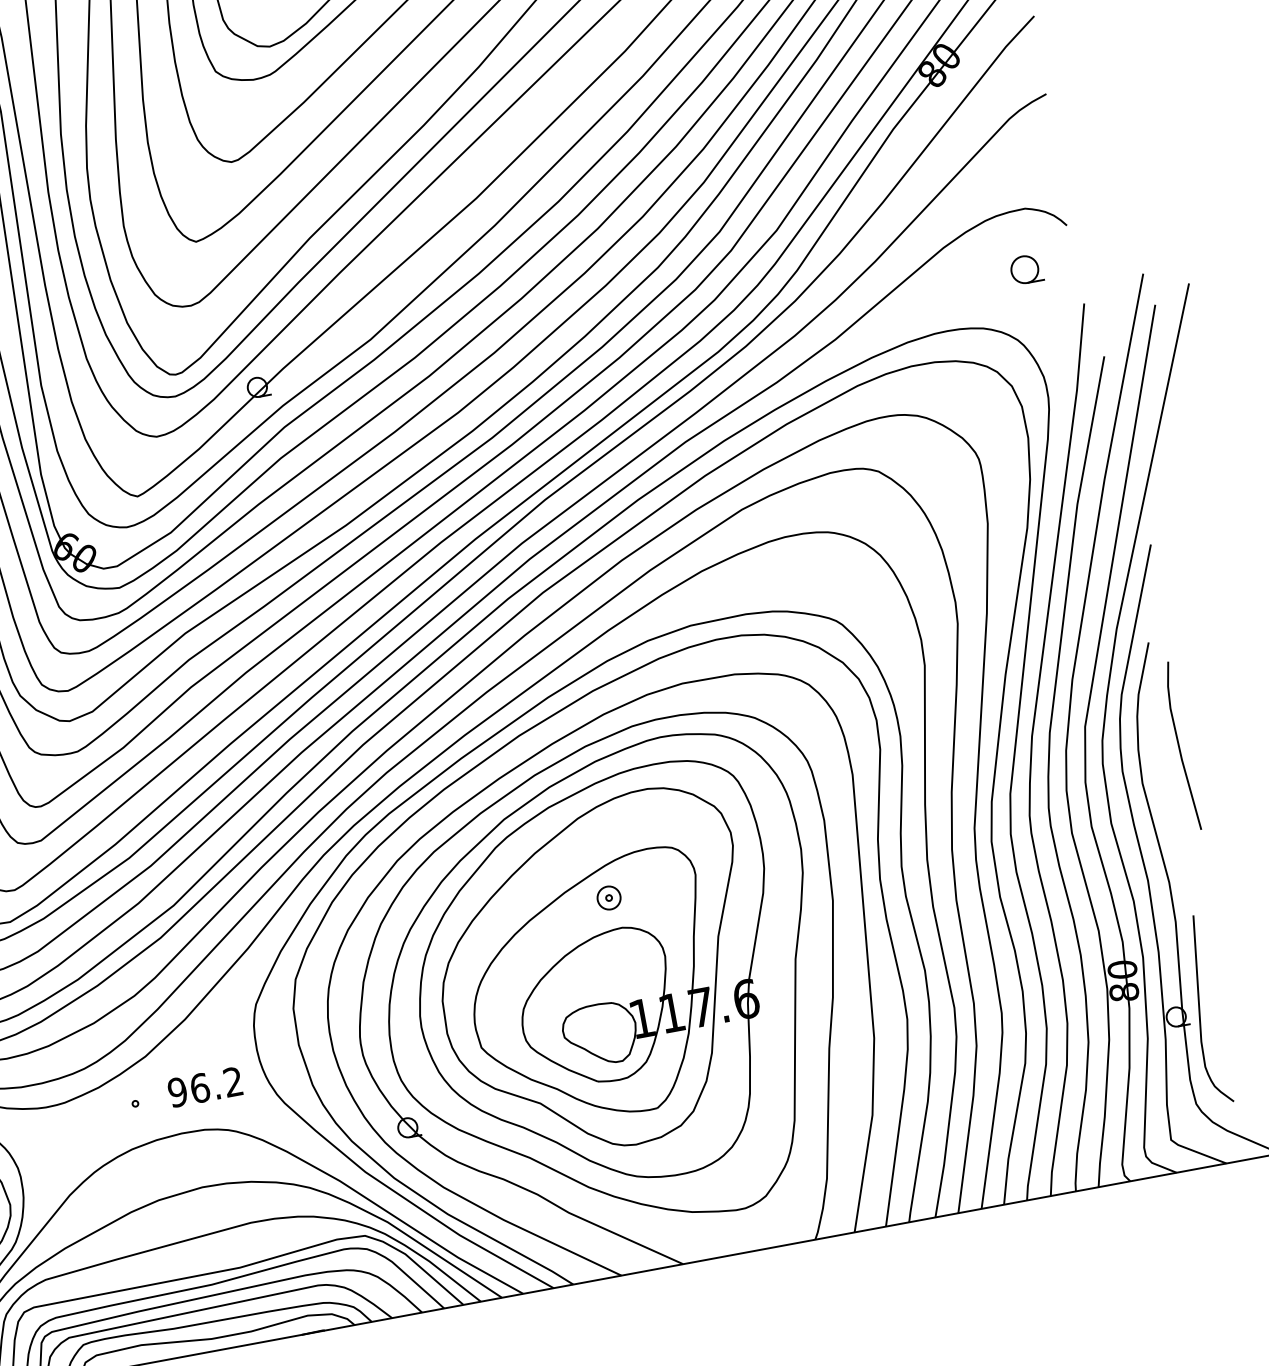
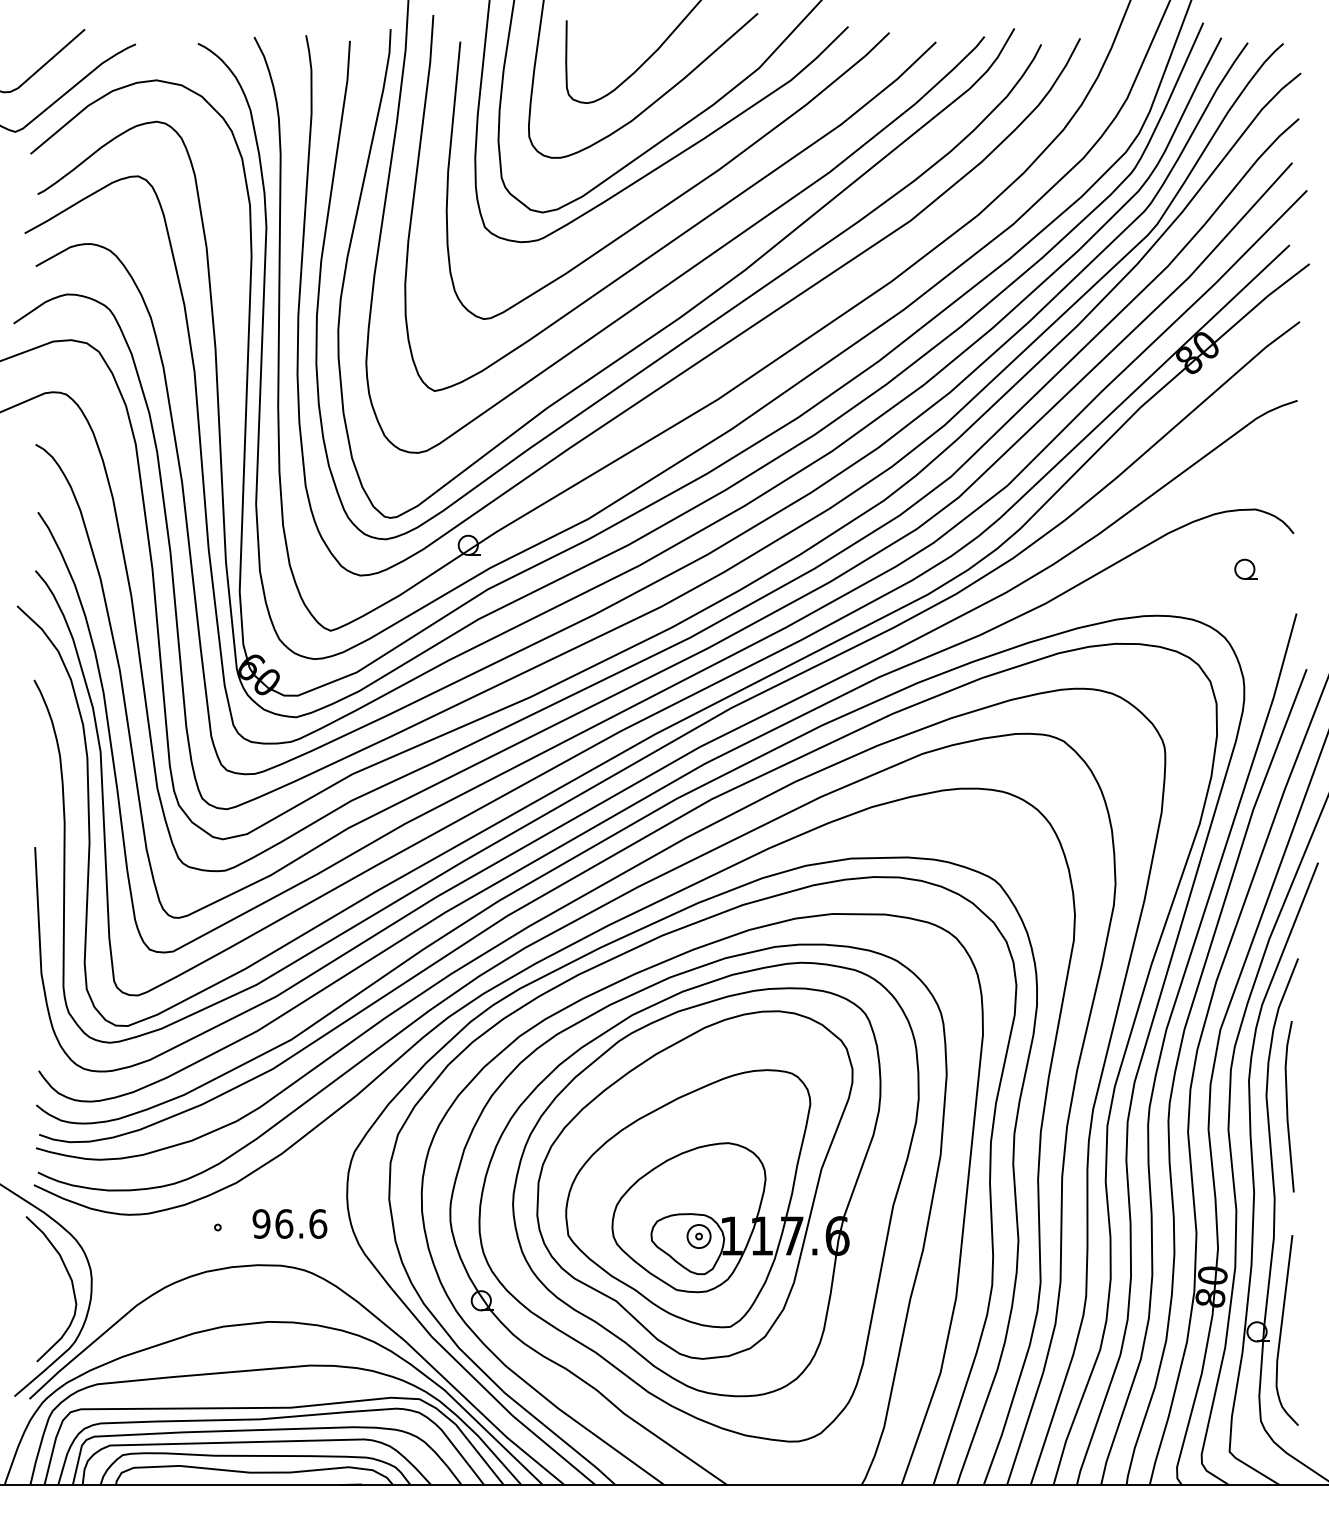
part: (1025, 268) -> (1245, 568), size x0.71
line: (1179, 746) -> (1287, 1106), moved
part: (608, 898) -> (698, 1236), moved
text: (233, 1081) -> (318, 1223), 96.2 -> 96.6

